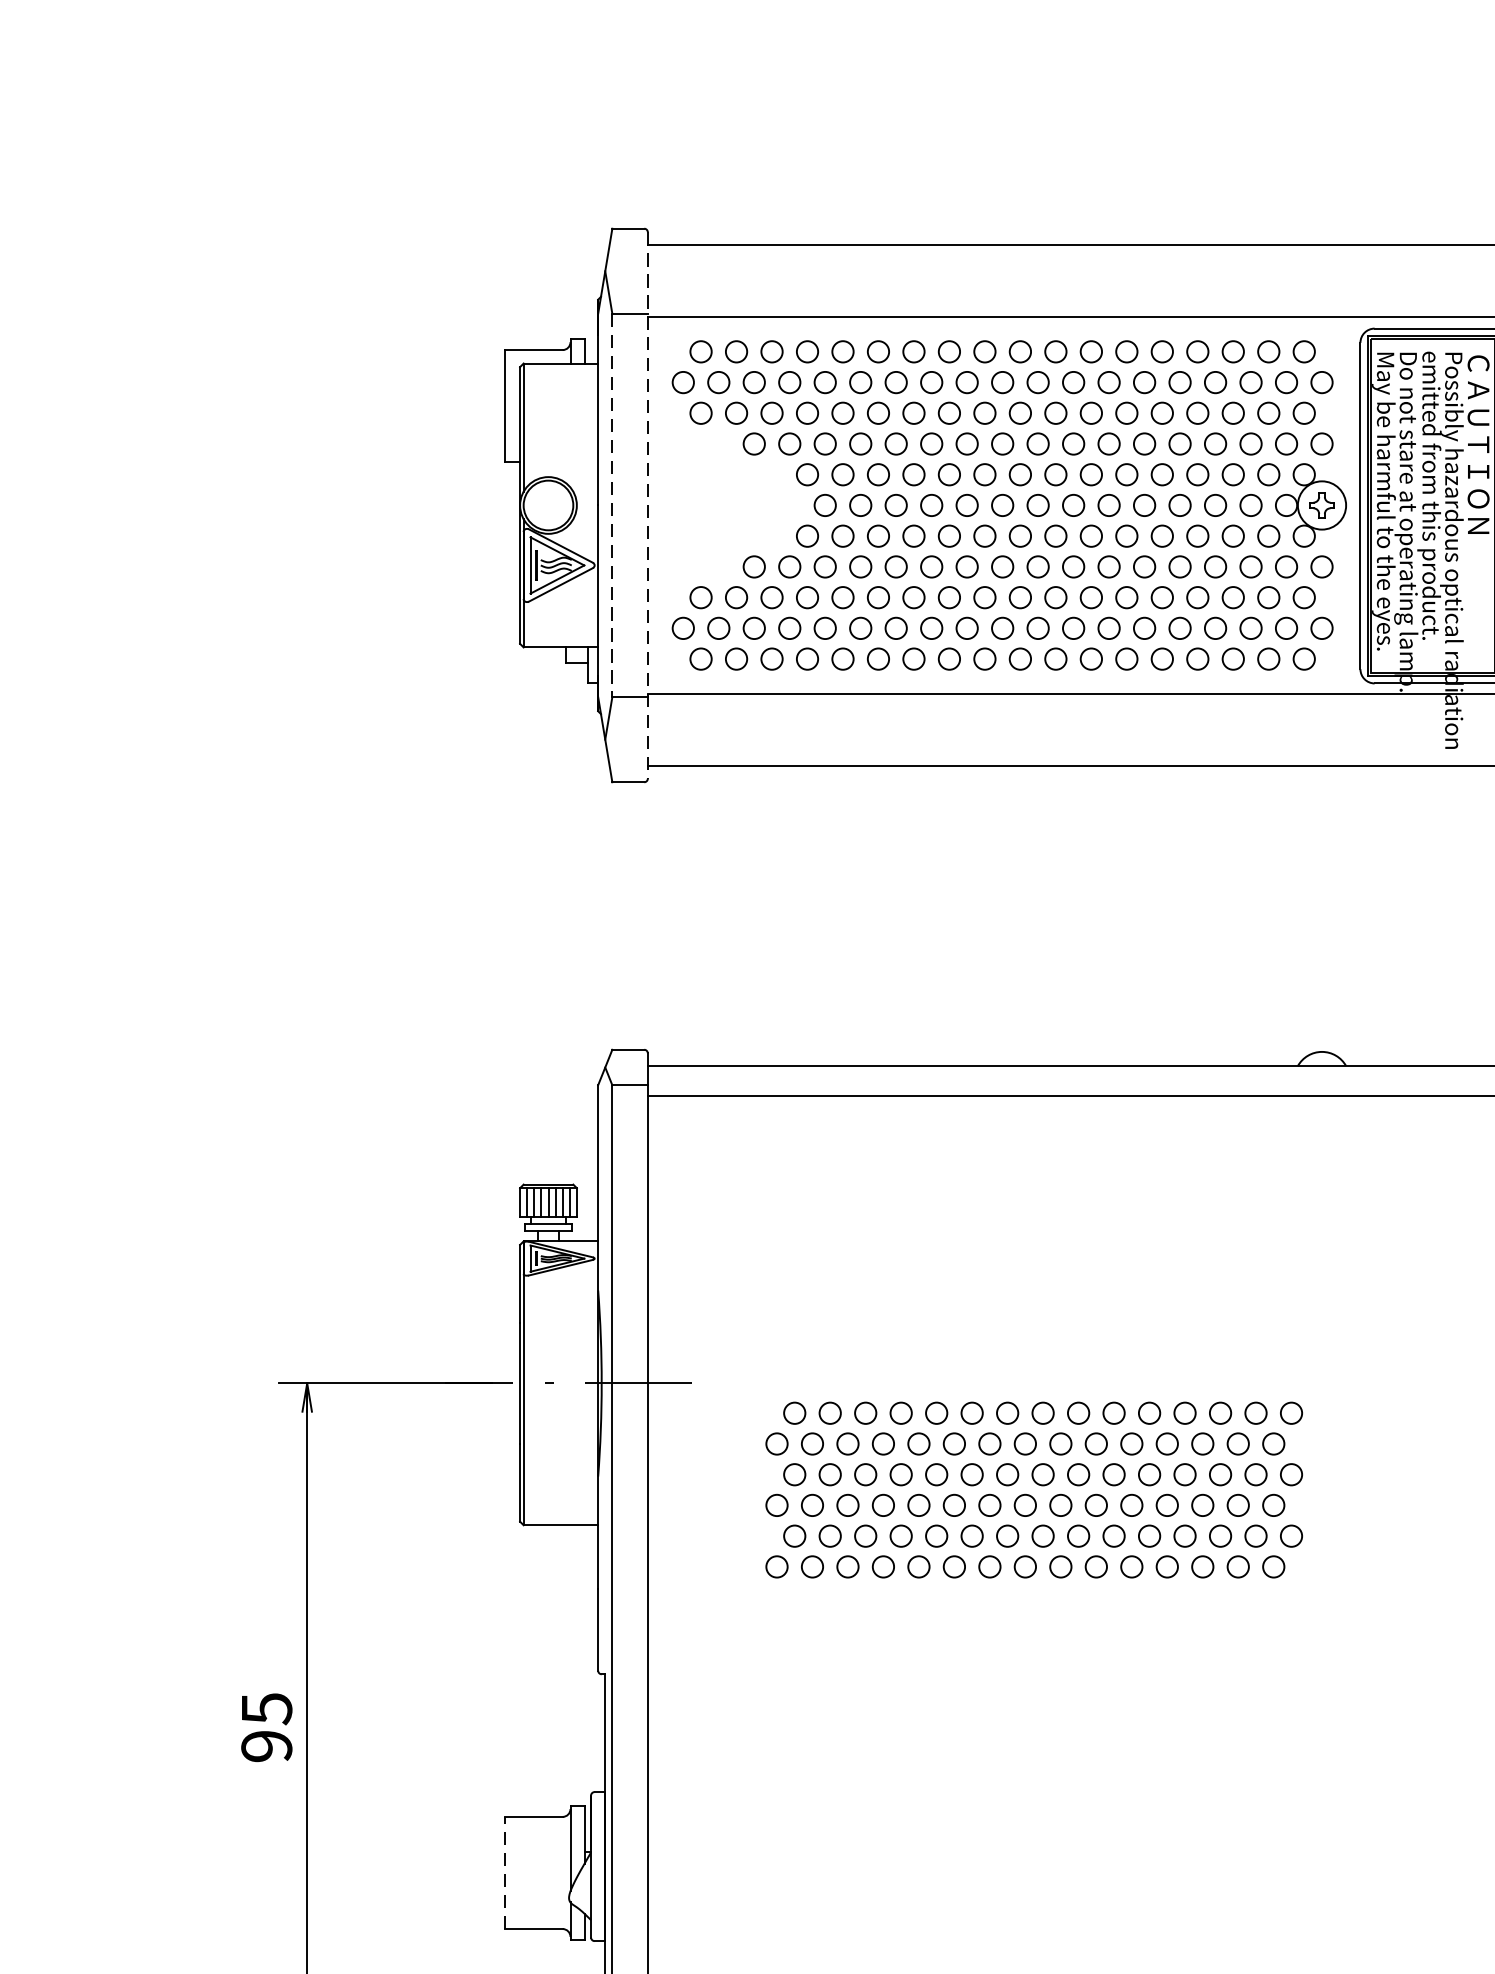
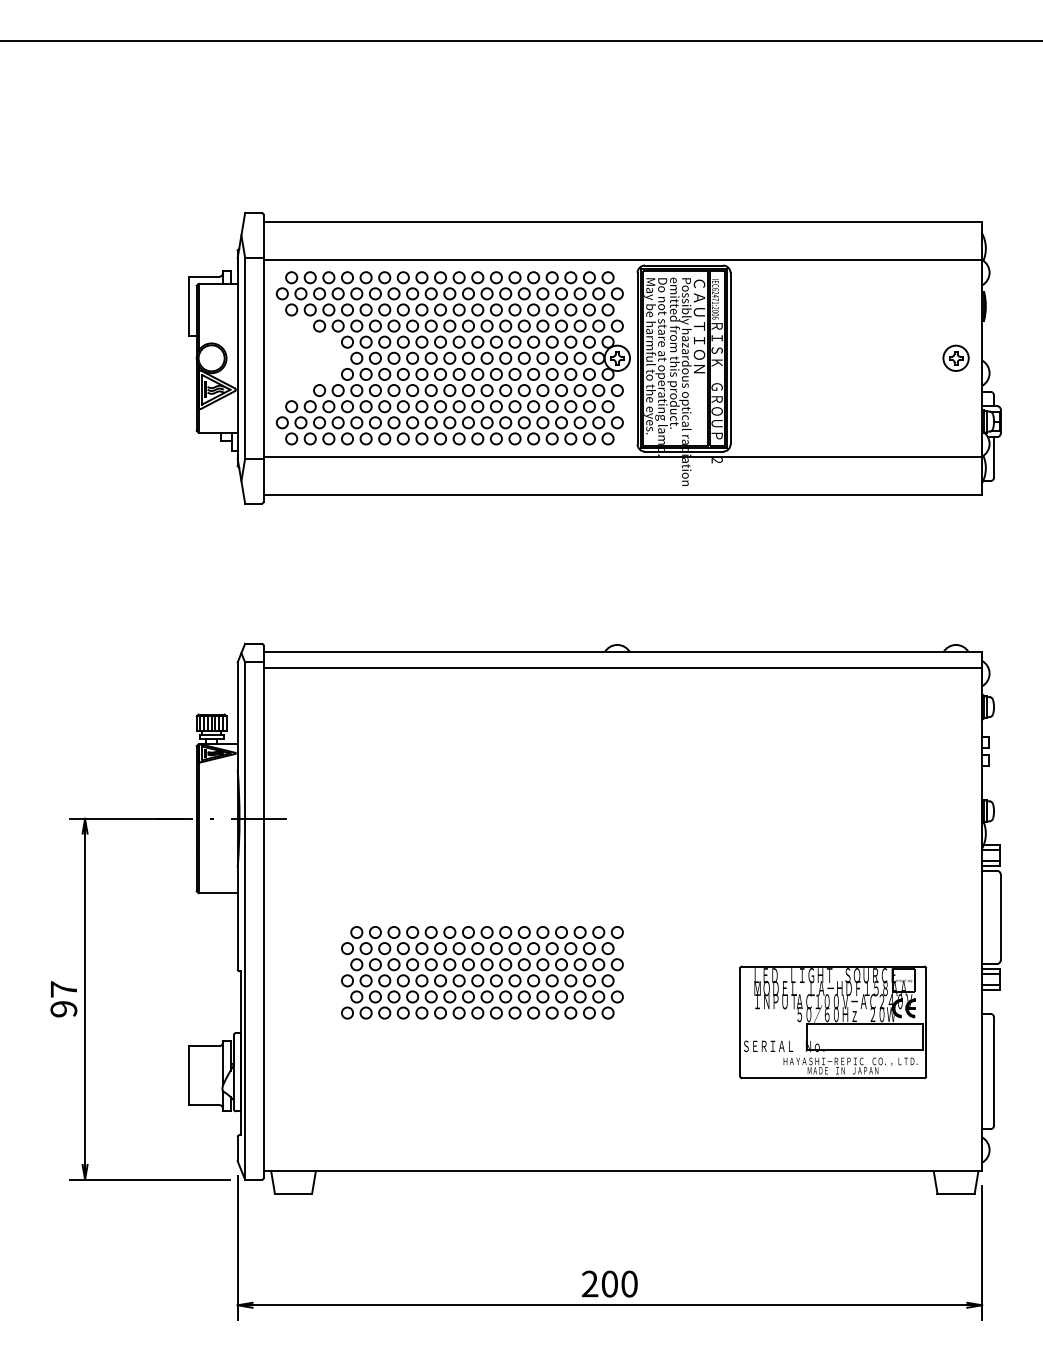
line: (613, 505) -> (245, 358), dashed -> solid
line: (647, 505) -> (263, 358), dashed -> solid
part: (1034, 1489) -> (482, 972), moved
text: (266, 1708) -> (63, 989), 95 -> 97
line: (504, 1872) -> (188, 1075), dashed -> solid

